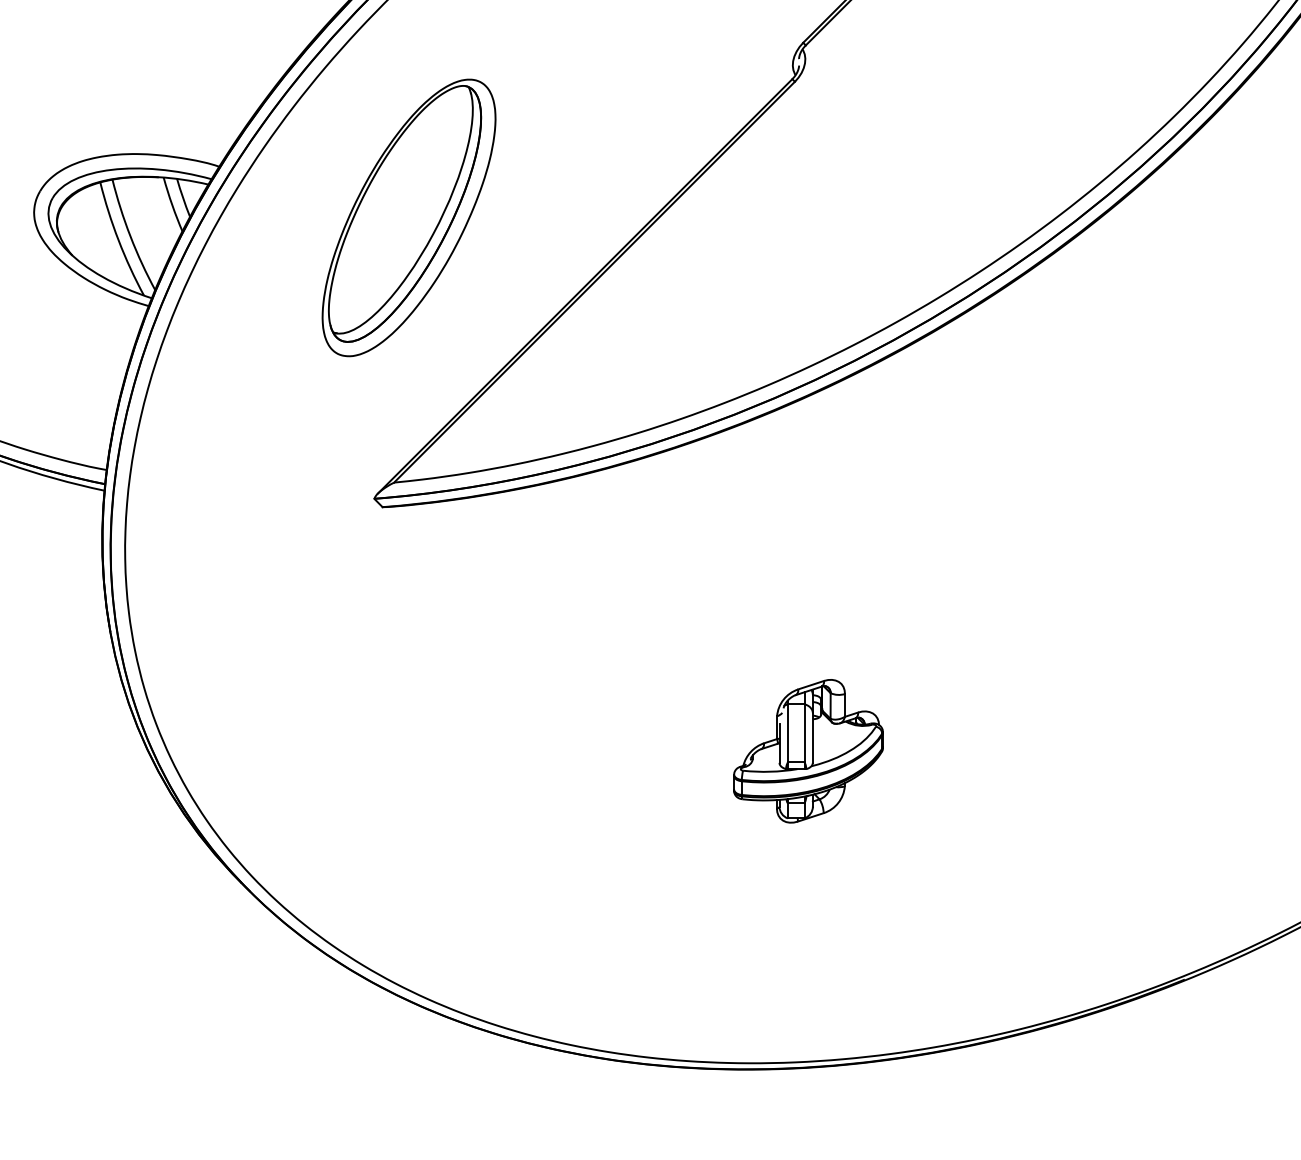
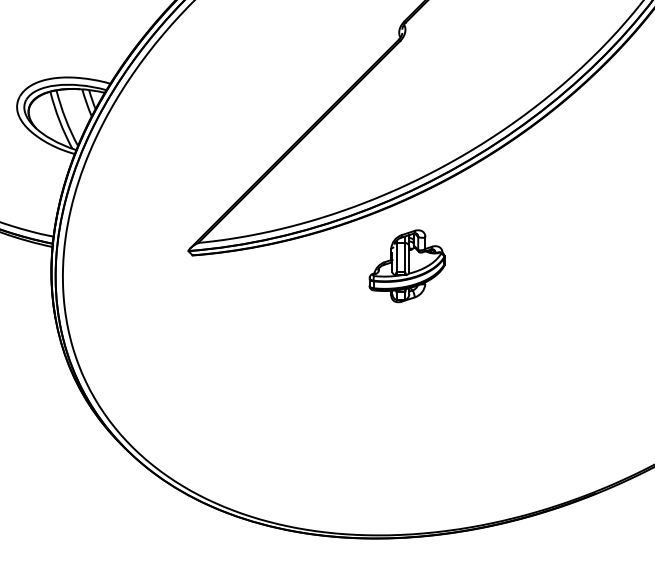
part: (408, 217) -> (205, 109), removed
part: (807, 751) -> (406, 266), moved

